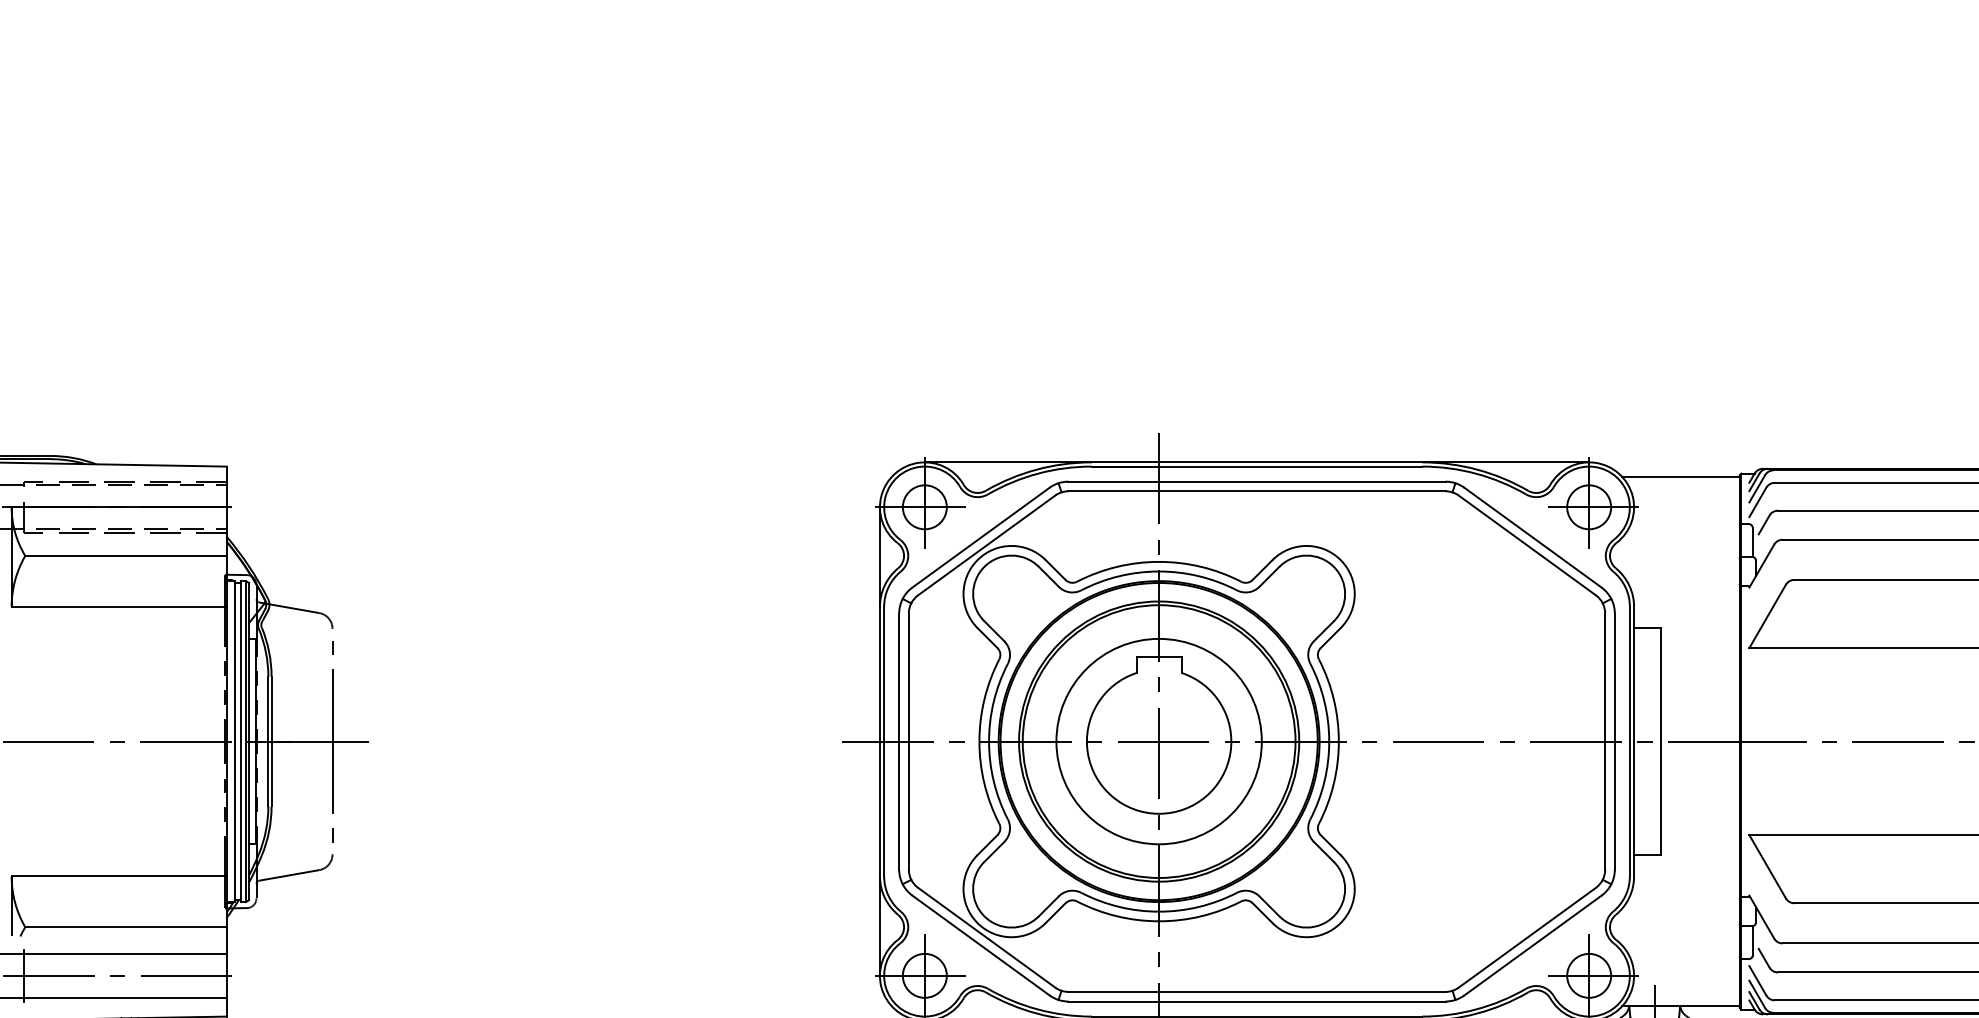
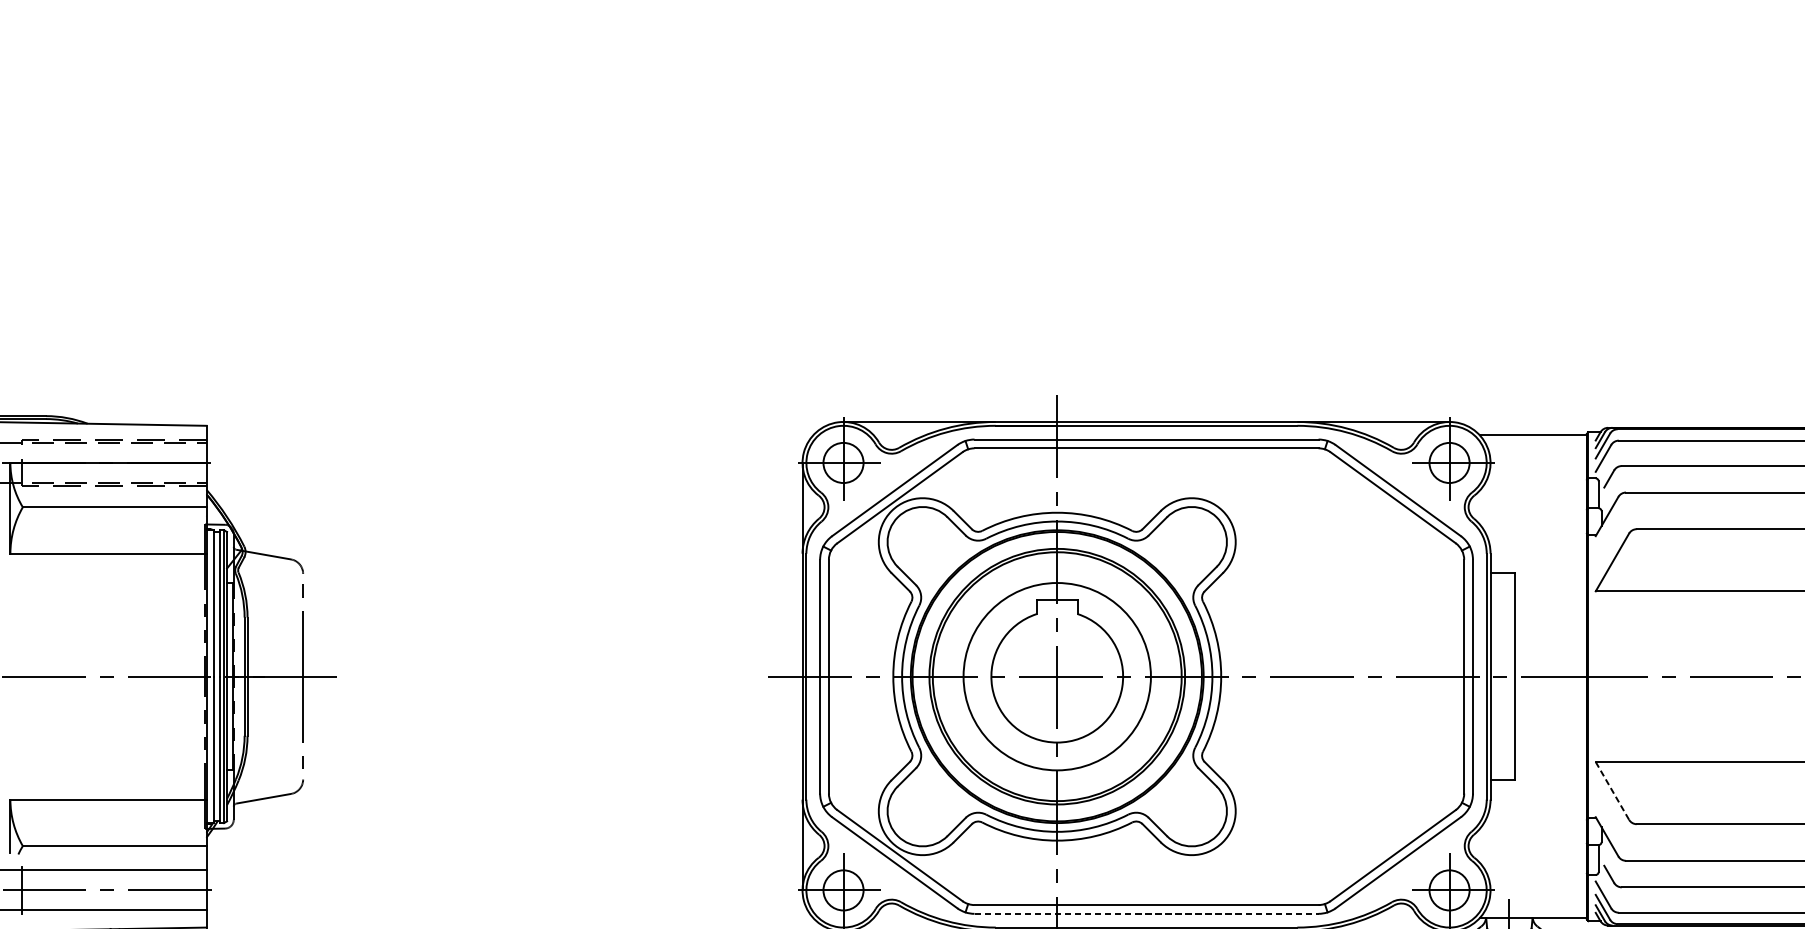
line: (1767, 866) -> (1612, 790), solid -> dashed
line: (1257, 1001) -> (1146, 913), solid -> dashed

